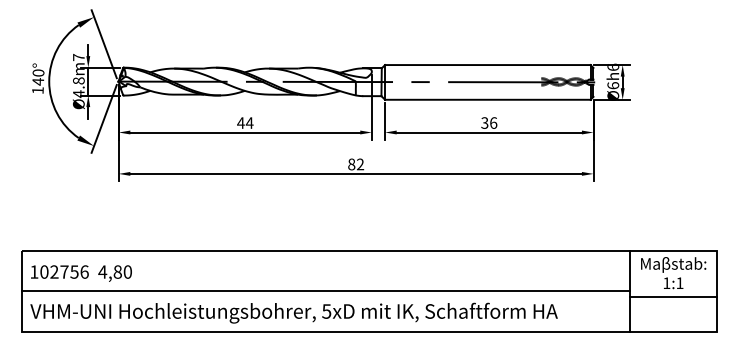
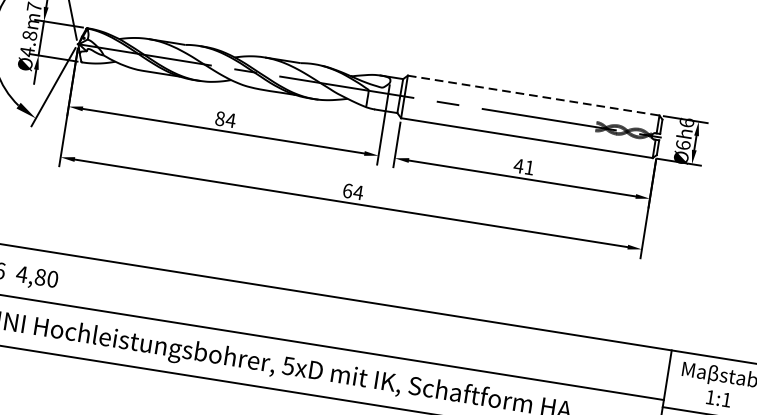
line: (487, 65) -> (533, 96), solid -> dashed
text: (240, 122) -> (219, 117), 44 -> 84
text: (489, 122) -> (524, 166), 36 -> 41
text: (356, 164) -> (353, 191), 82 -> 64

